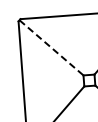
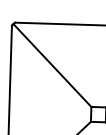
line: (51, 48) -> (52, 66), dashed -> solid

